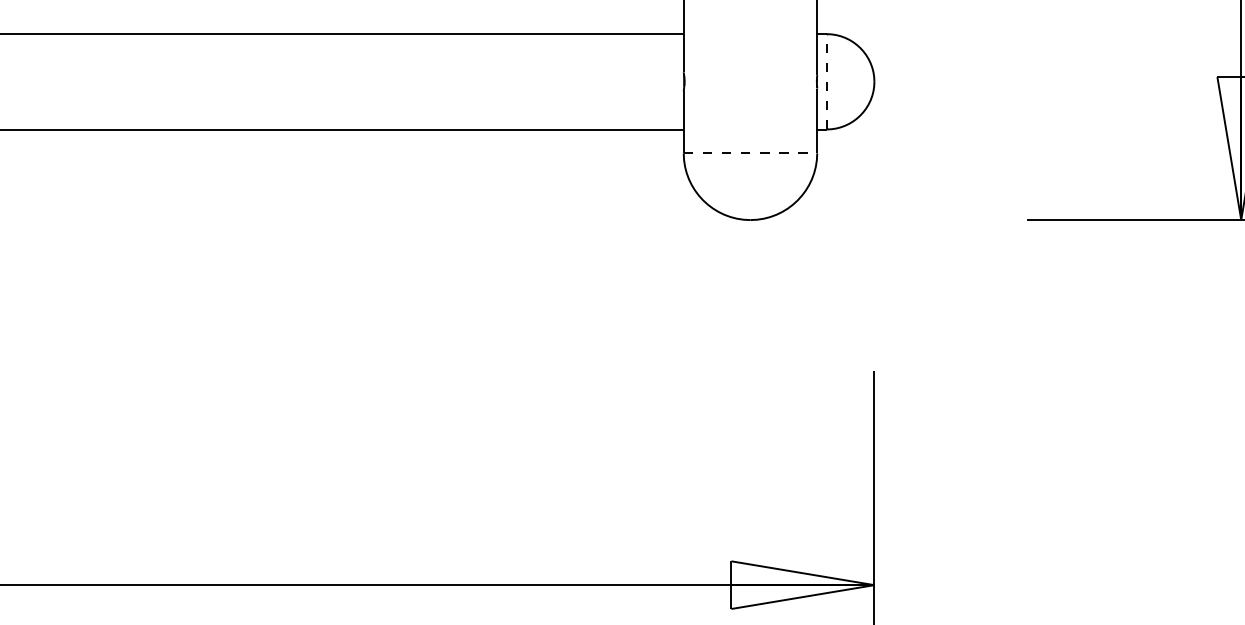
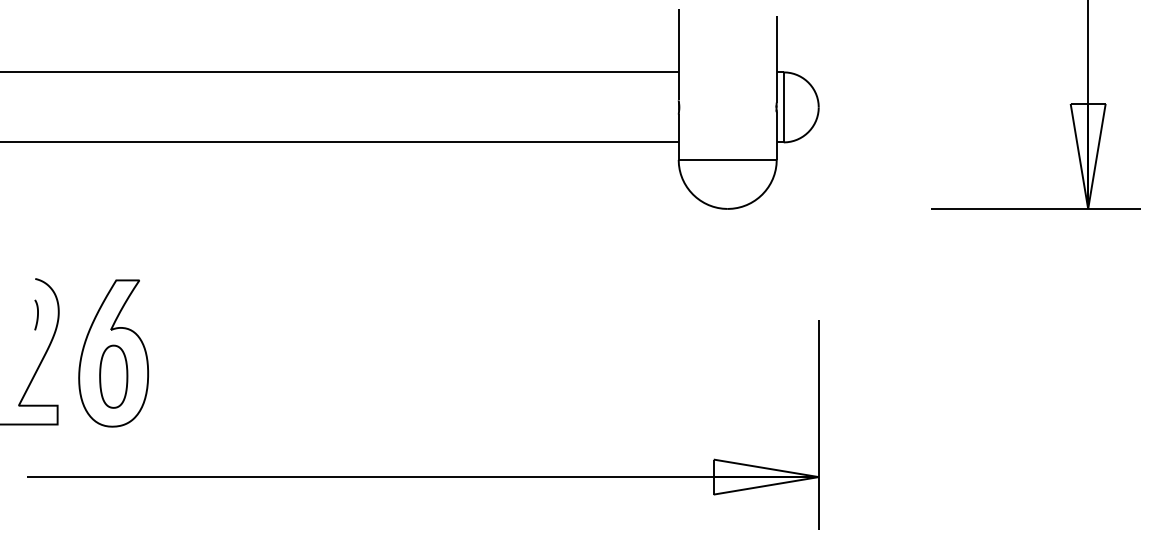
line: (826, 80) -> (783, 106), dashed -> solid
line: (751, 152) -> (728, 159), dashed -> solid

